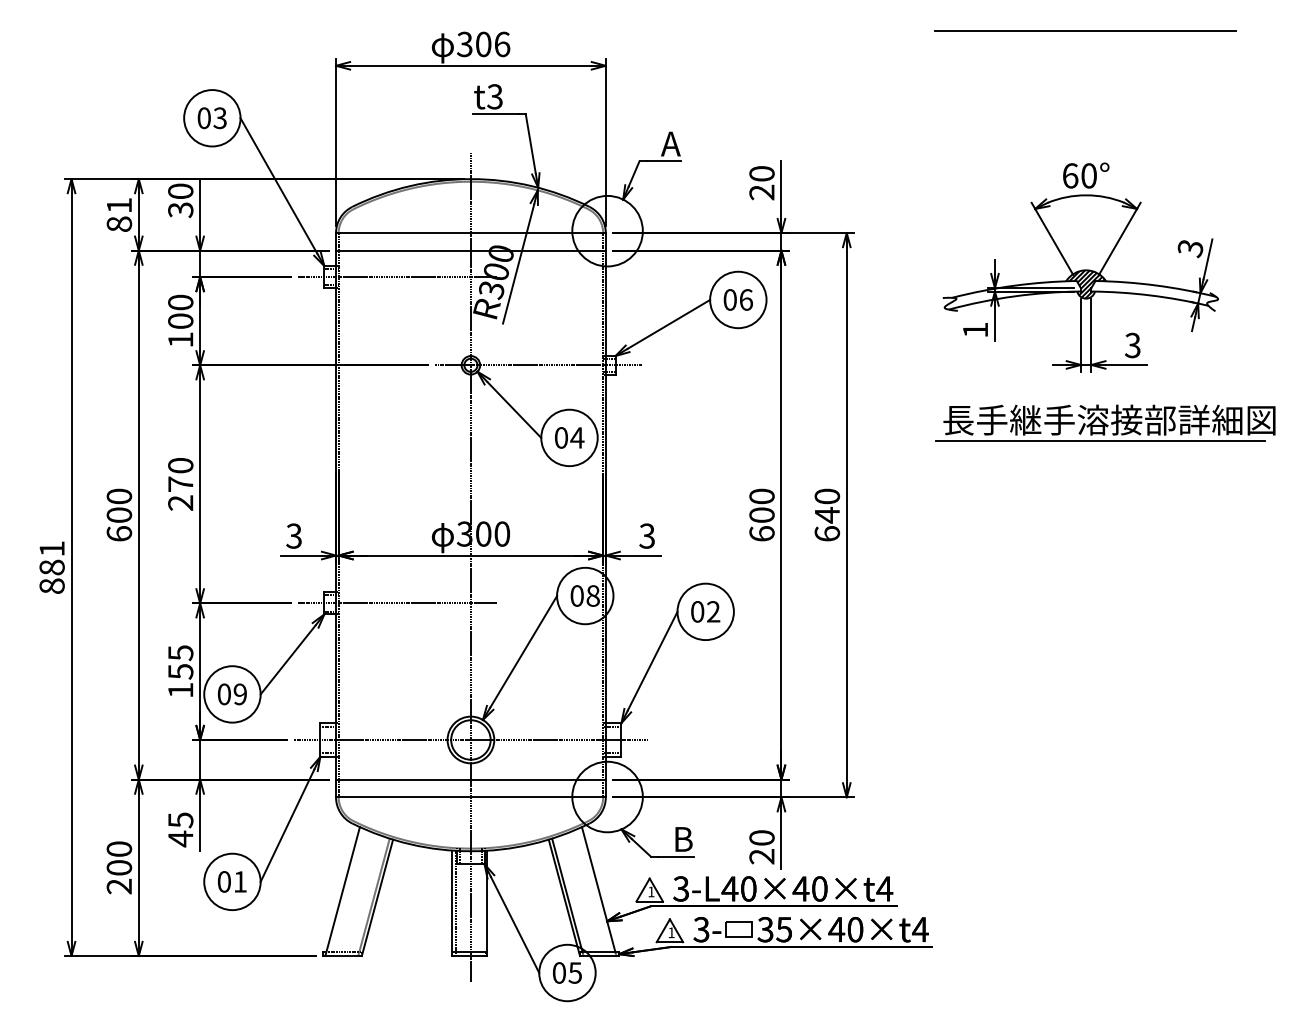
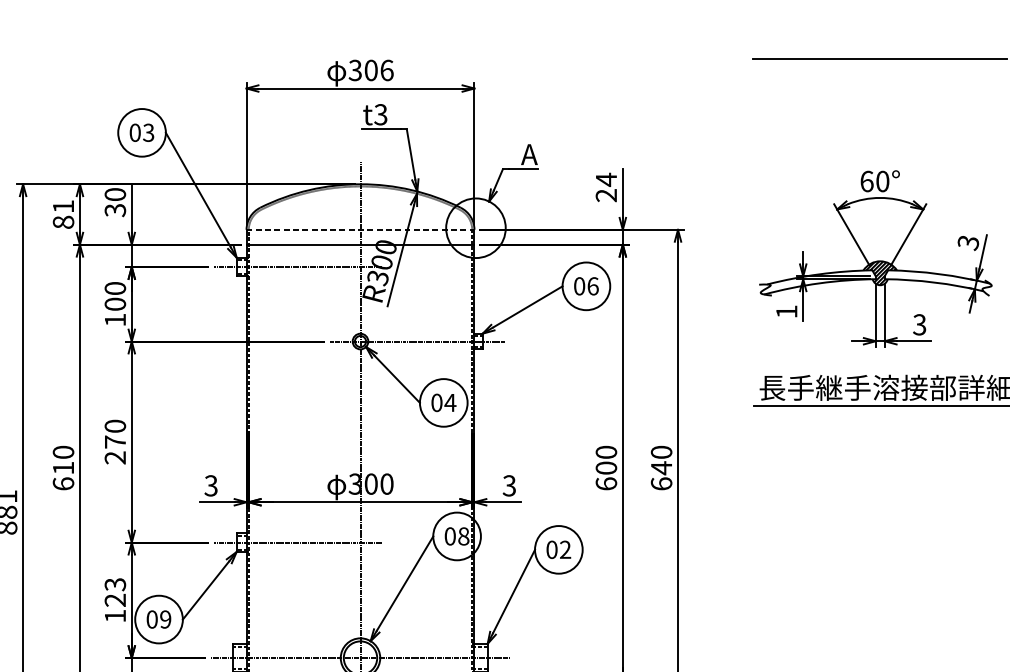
text: (761, 173) -> (605, 179), 20 -> 24
line: (470, 233) -> (360, 230), solid -> dashed
text: (119, 514) -> (63, 467), 600 -> 610
text: (180, 662) -> (115, 592), 155 -> 123

